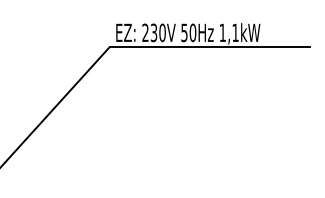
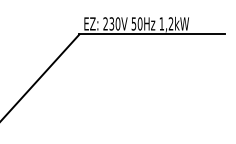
text: (234, 32) -> (170, 23), 1,1kW -> 1,2kW

